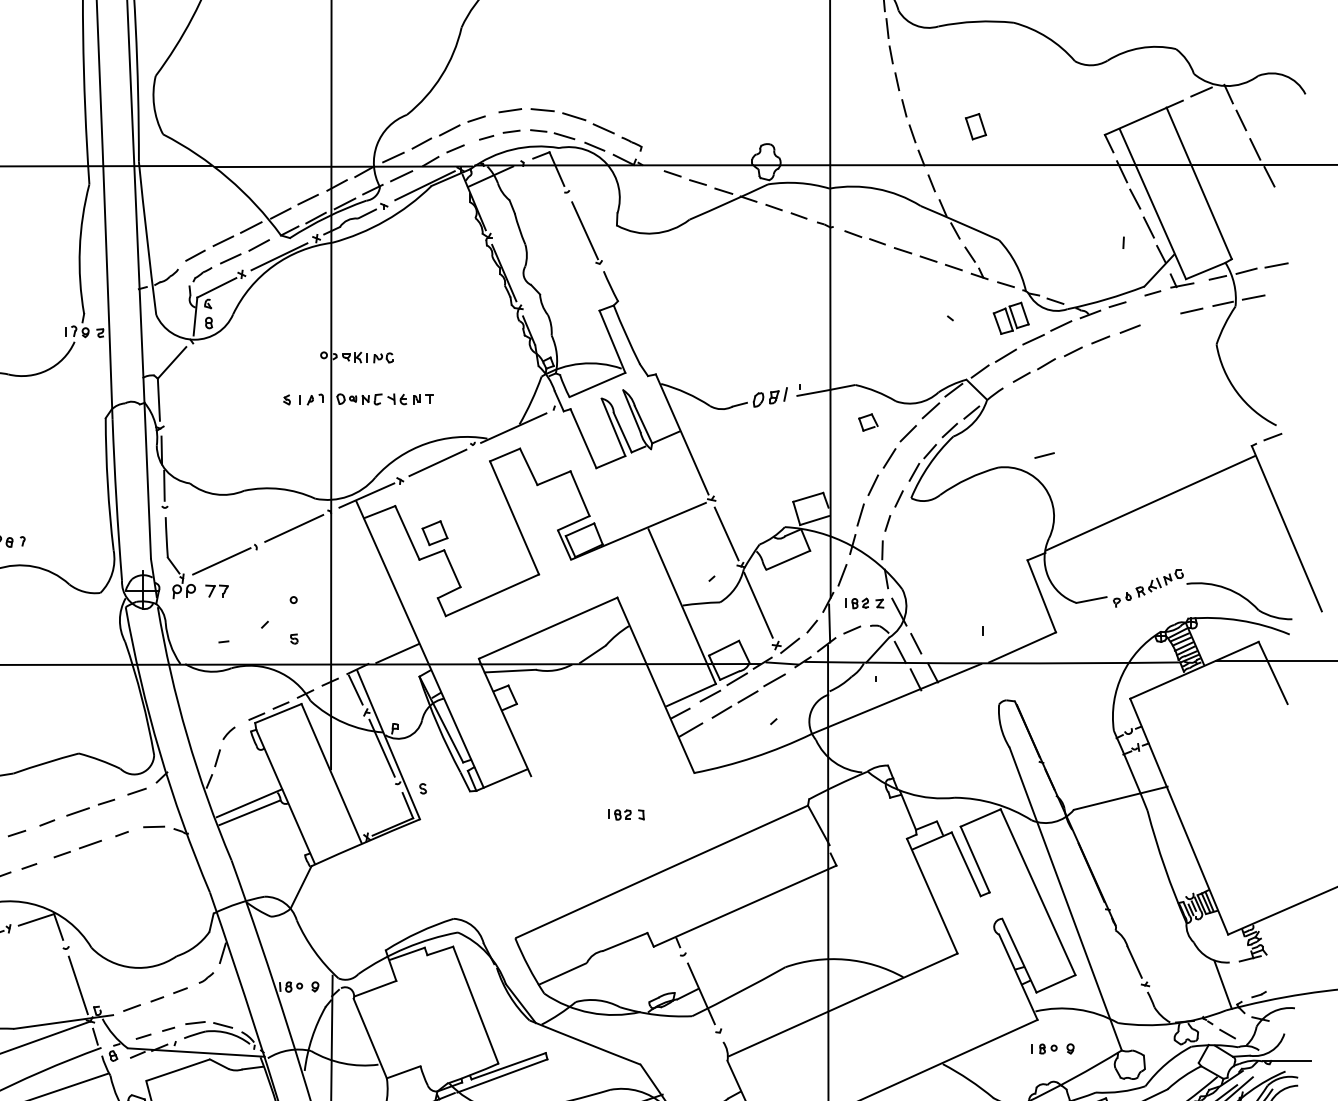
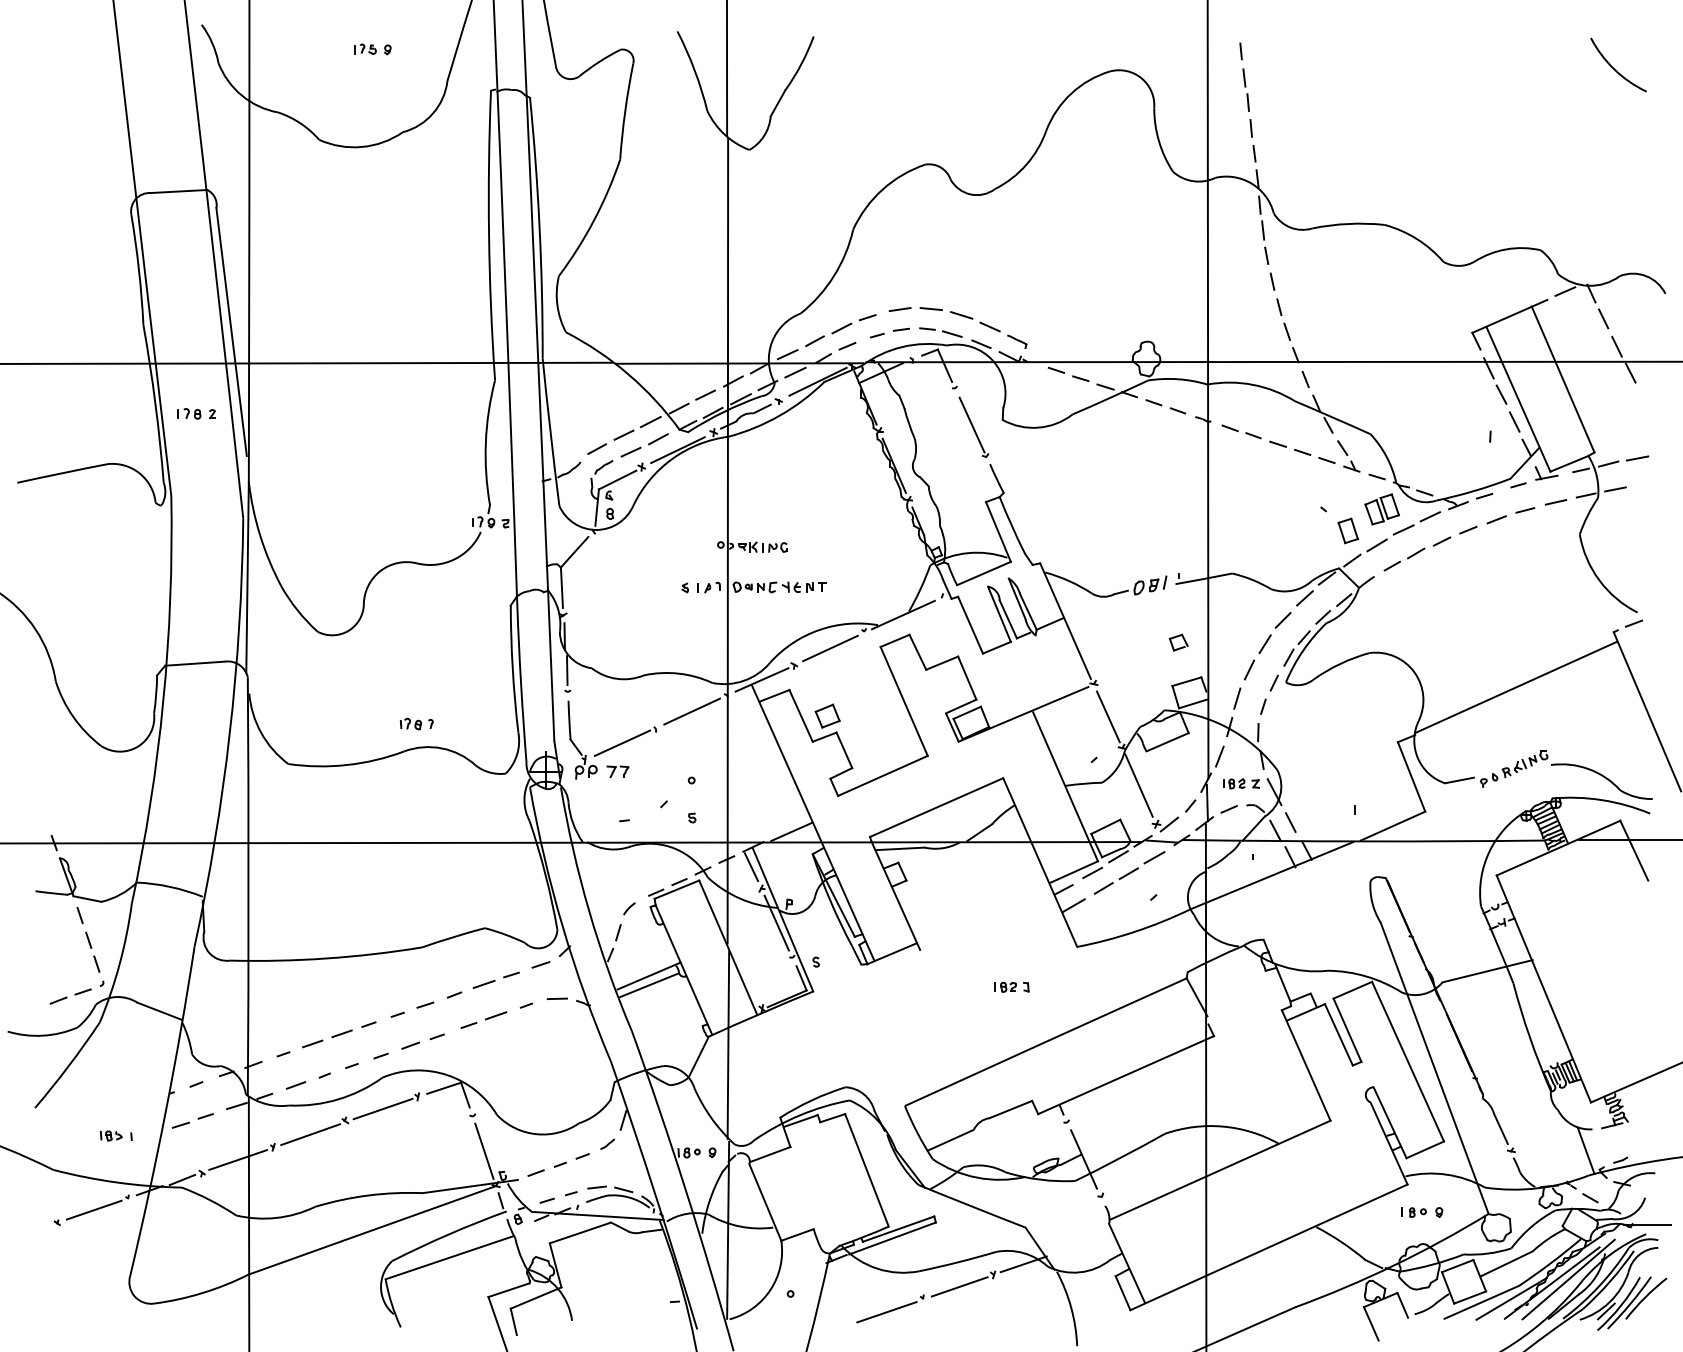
part: (975, 126) -> (1347, 530), moved
part: (868, 422) -> (1178, 642), moved
line: (1044, 455) -> (1525, 510), moved
line: (331, 874) -> (728, 1044), added

